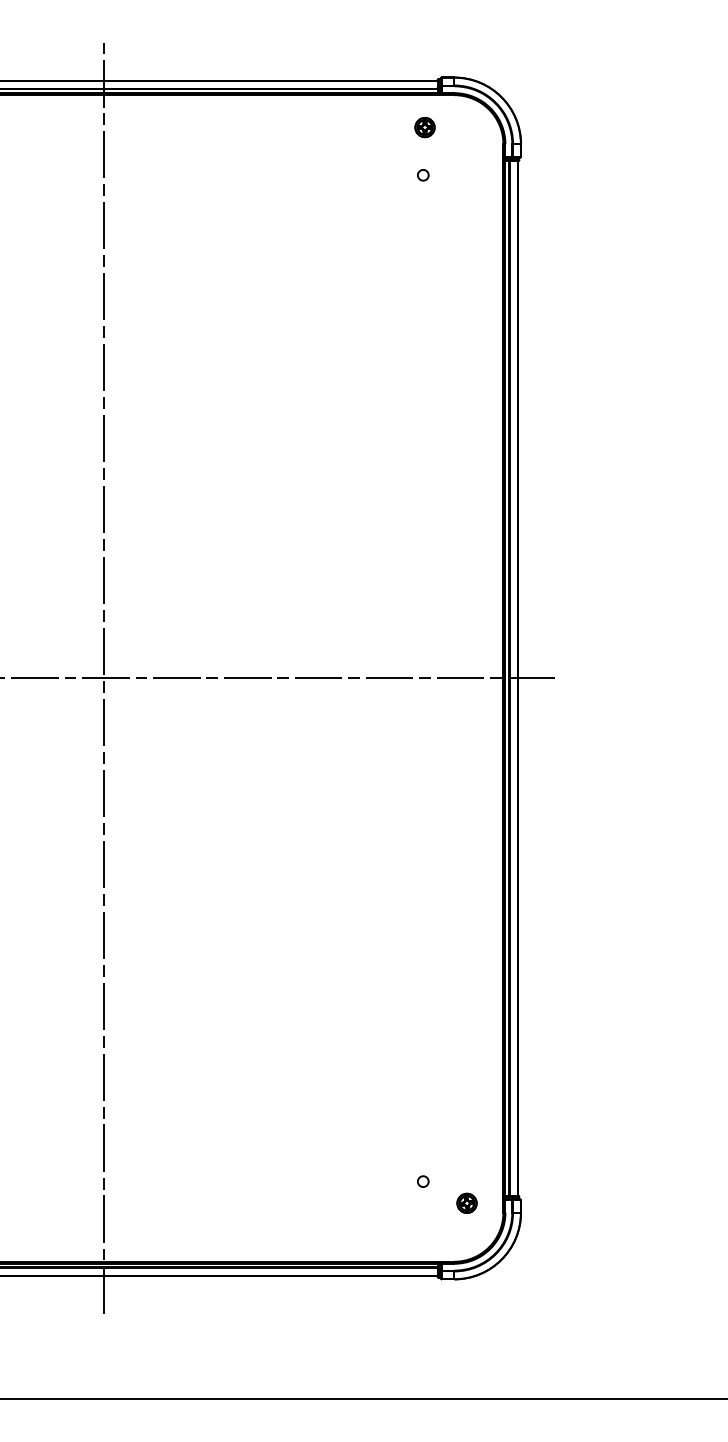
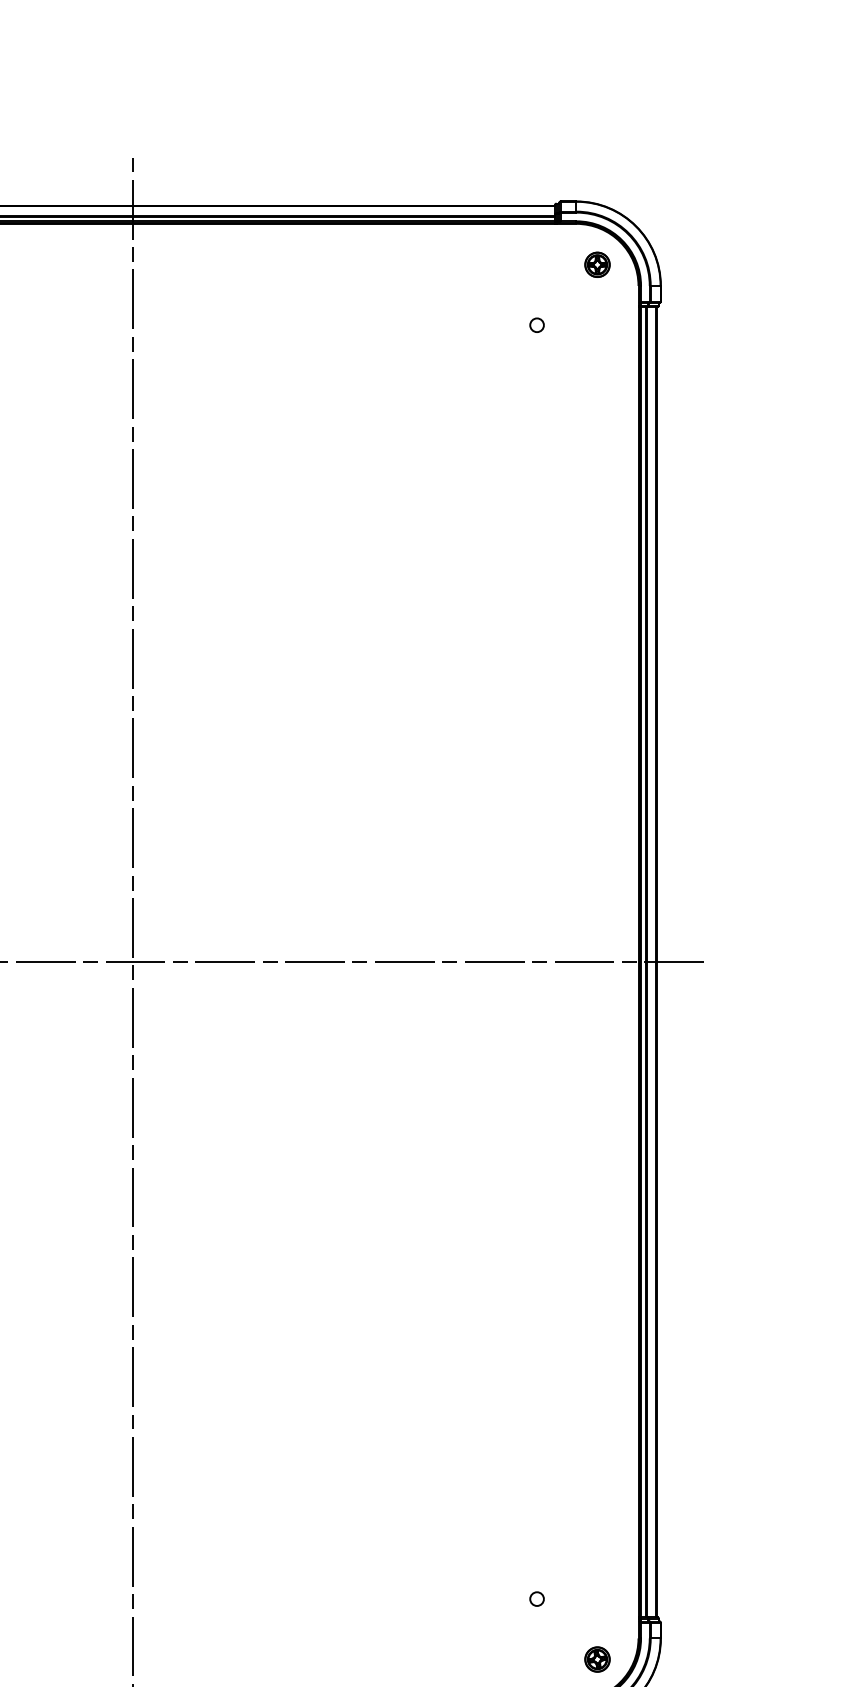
part: (424, 127) -> (596, 264), moved
part: (466, 1202) -> (596, 1658), moved

